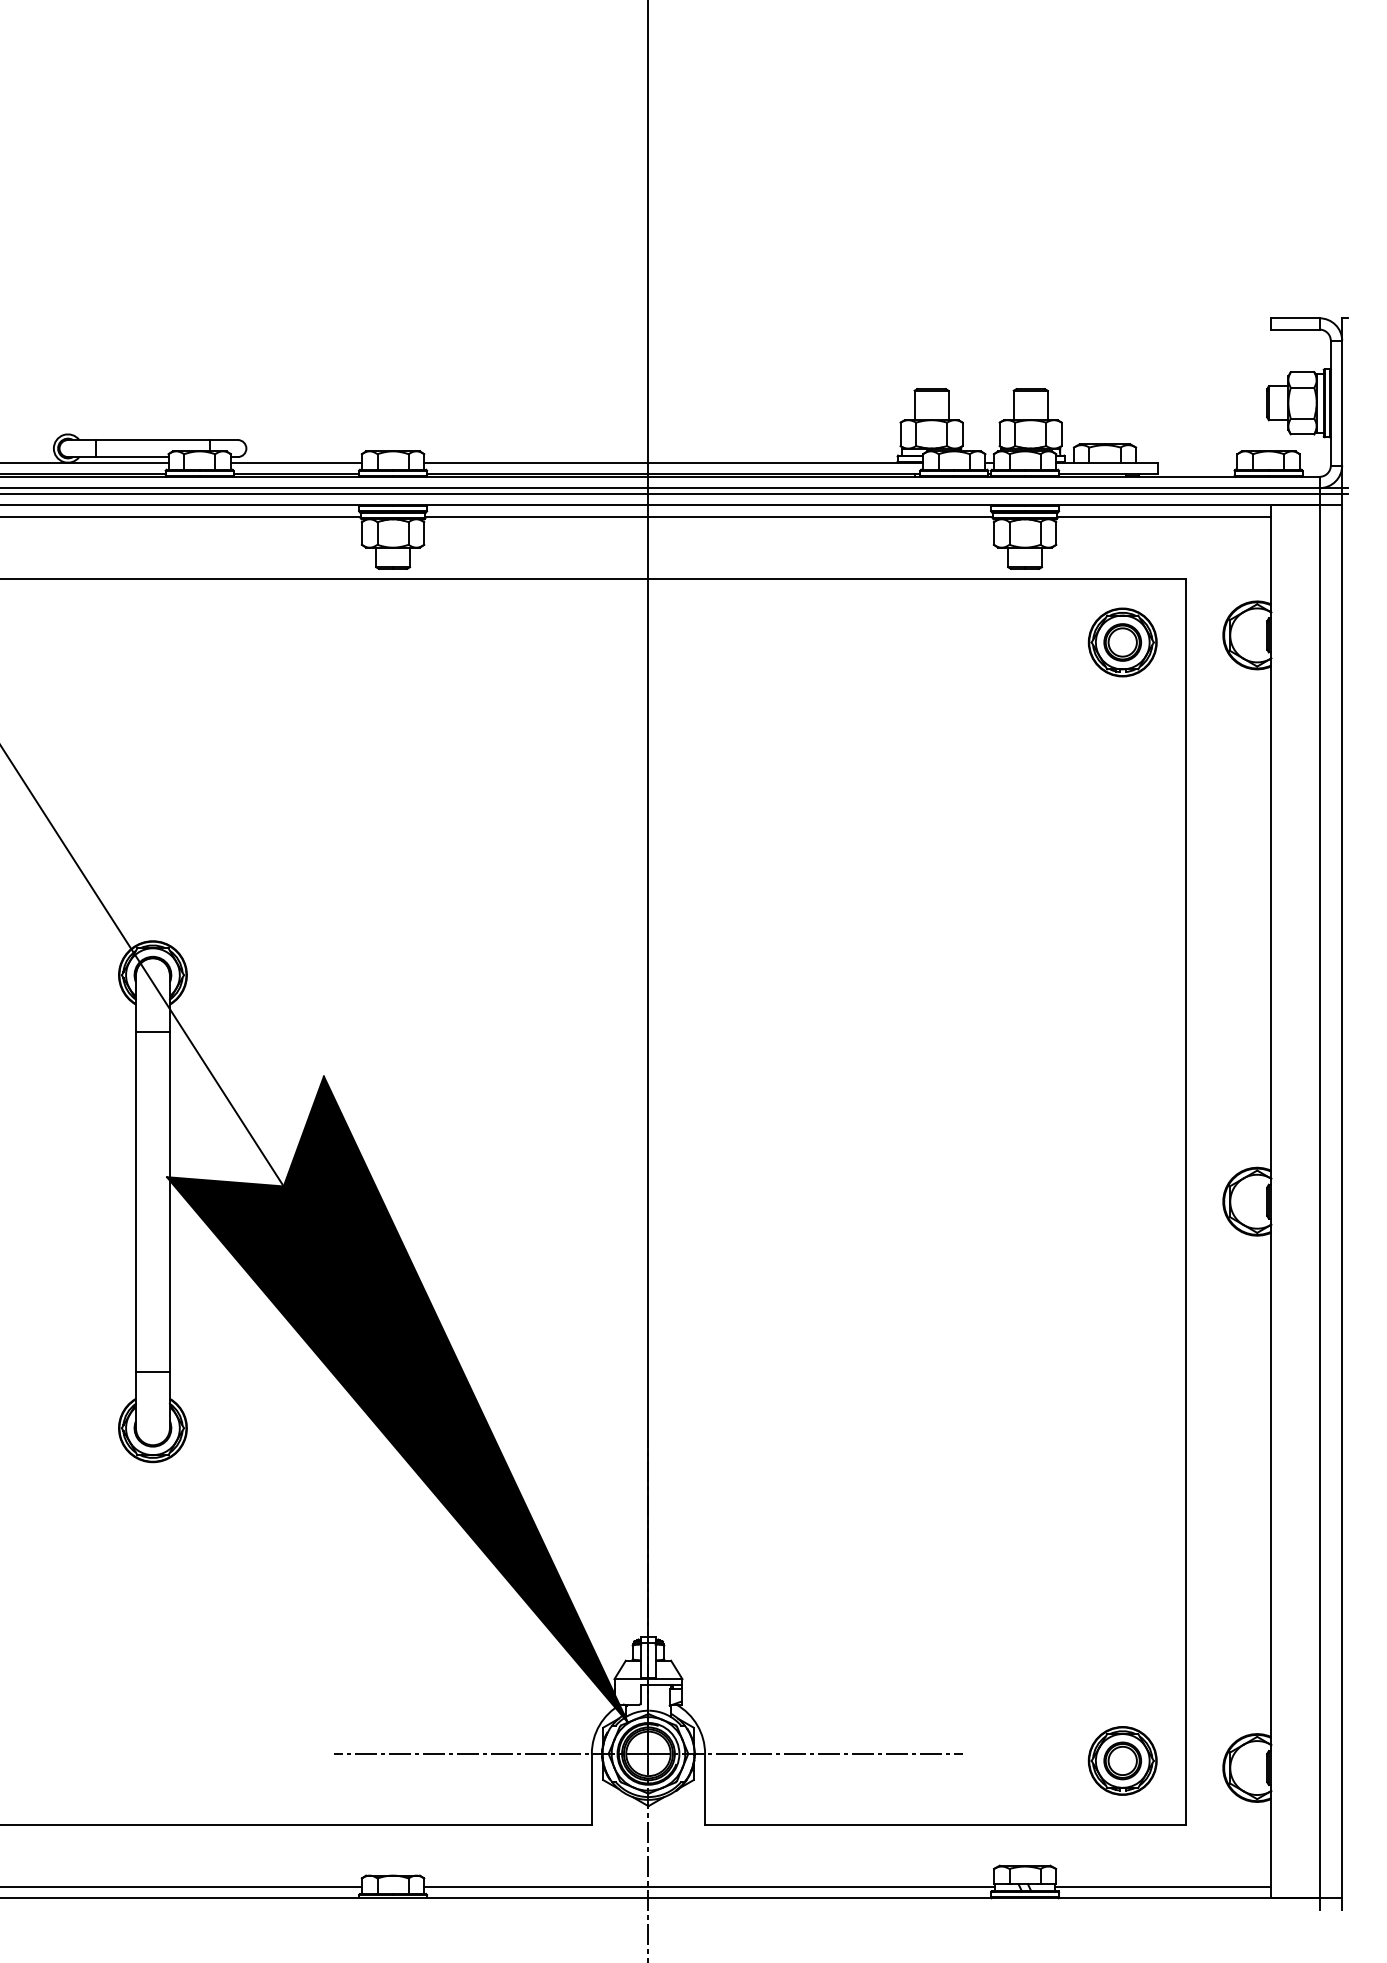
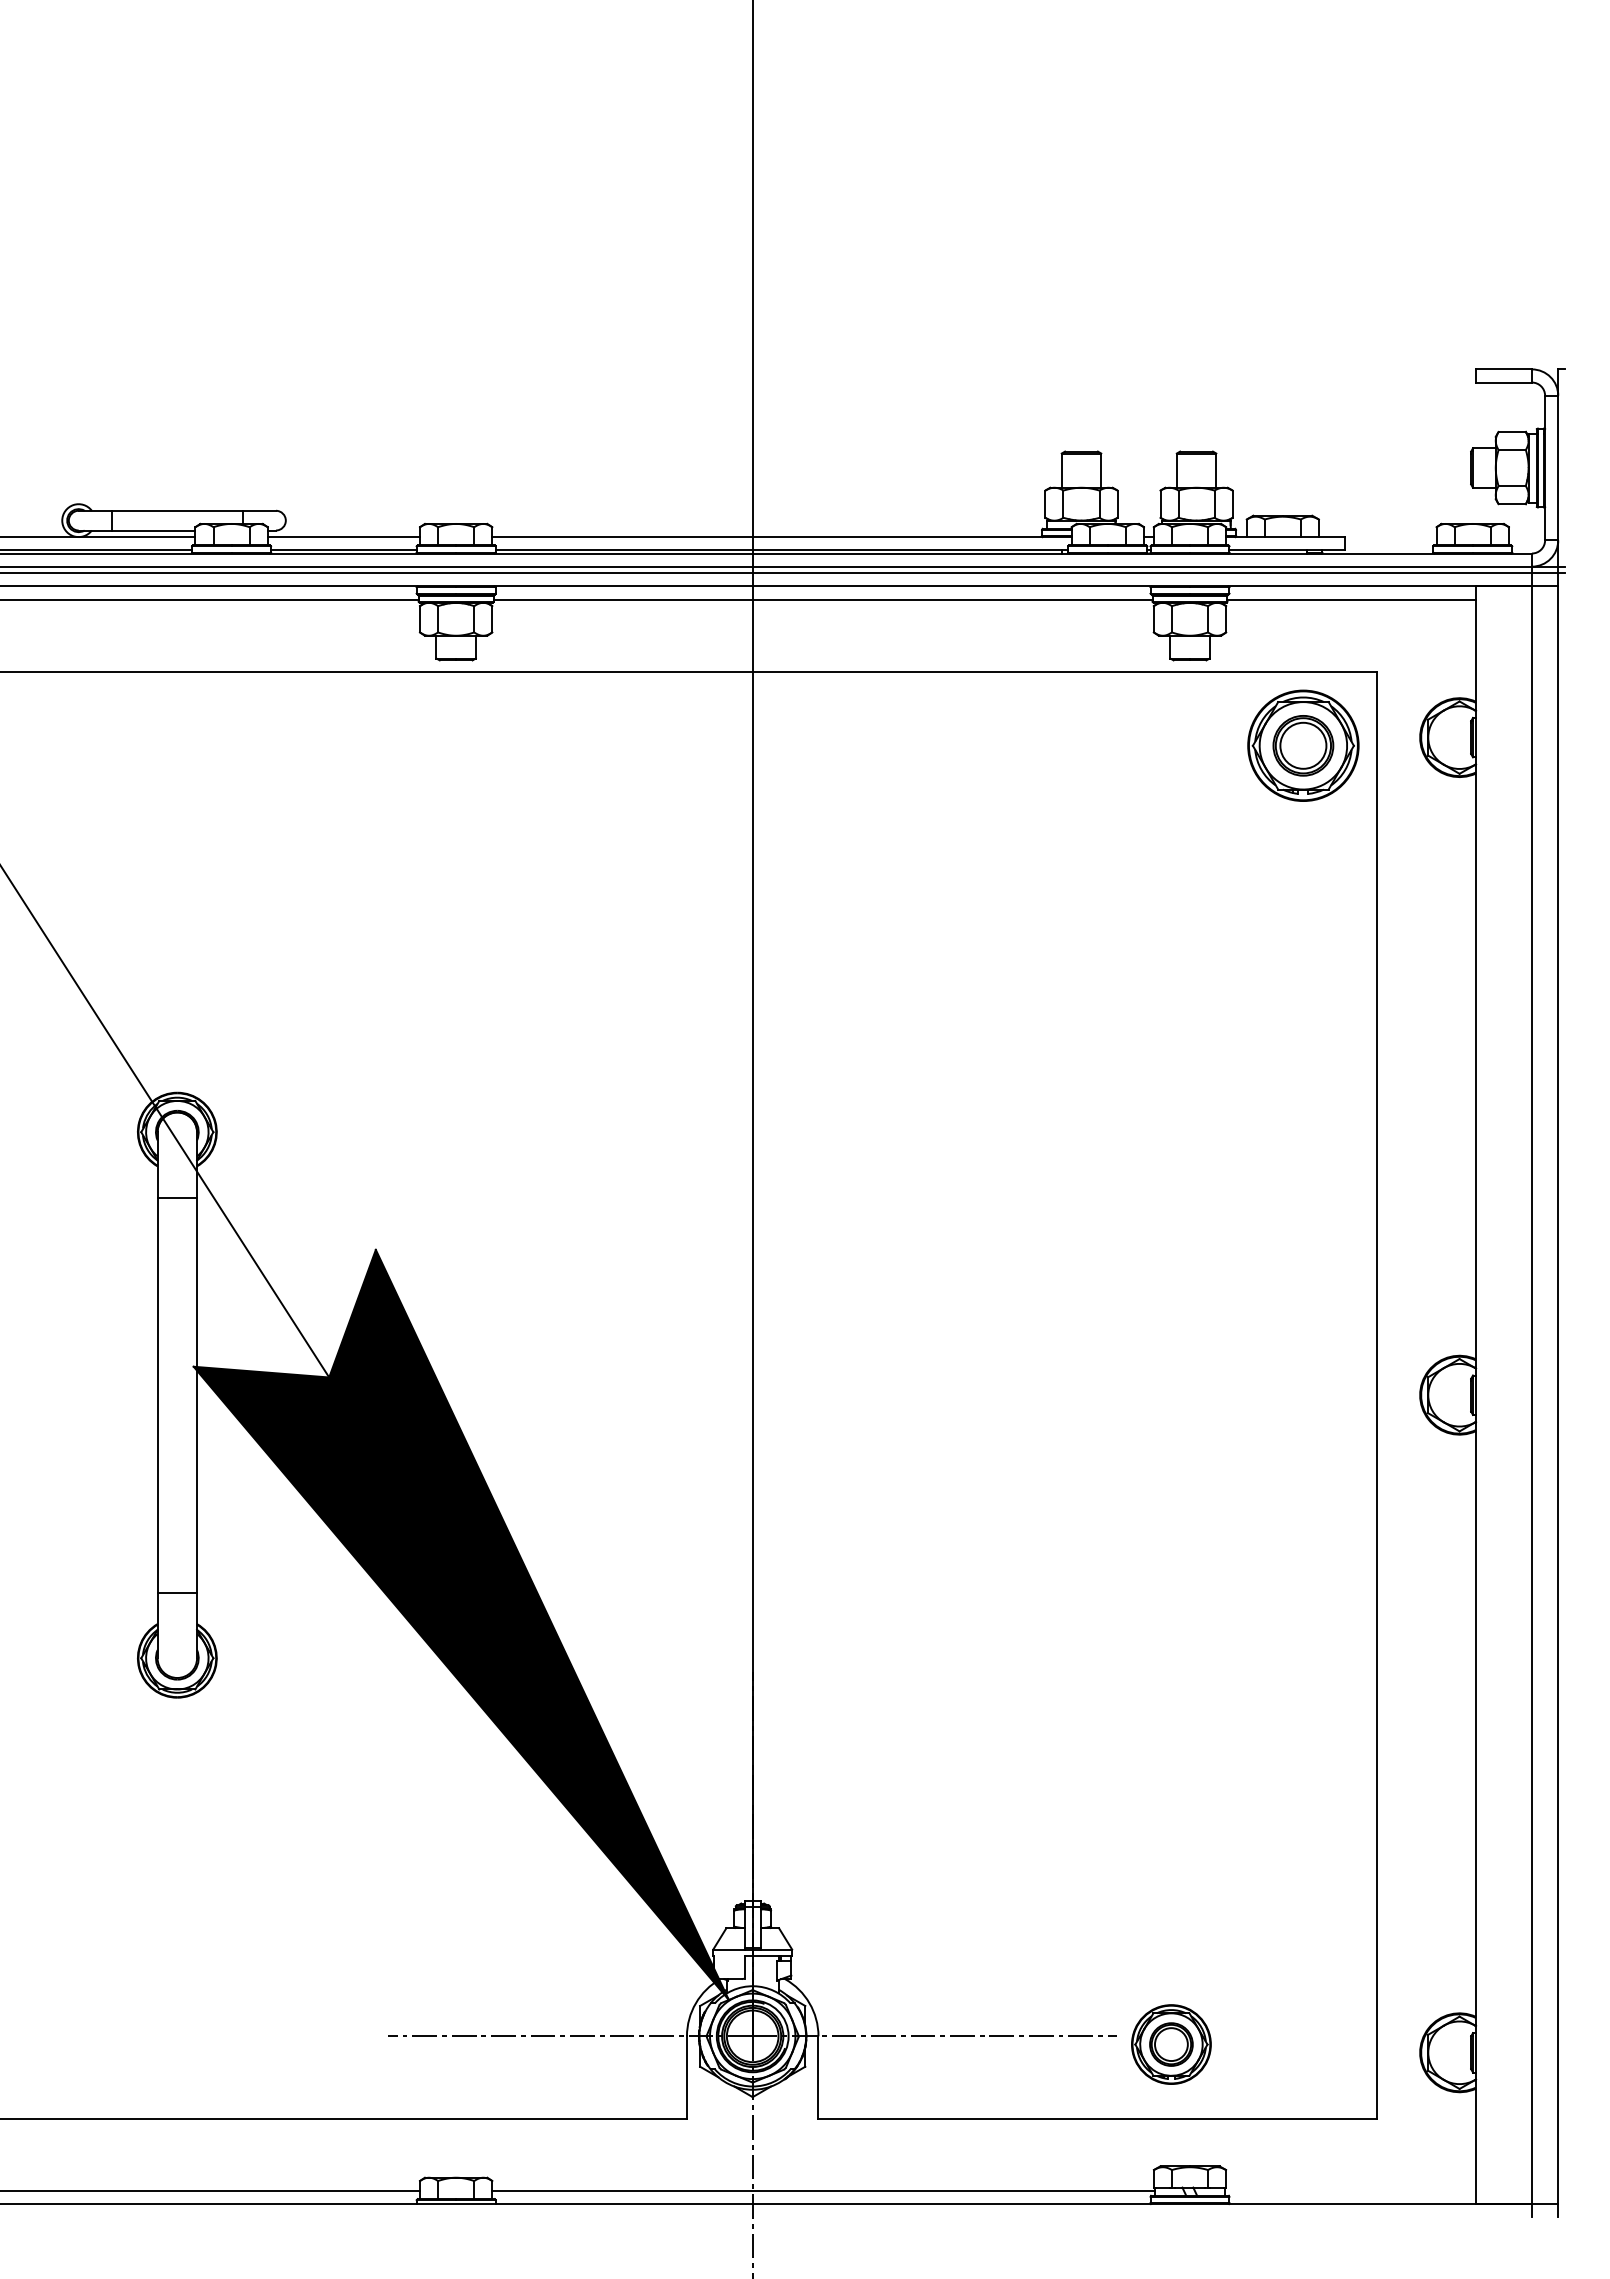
part: (1122, 642) -> (1303, 745), size x1.4
part: (1122, 1760) -> (1171, 2044), moved
line: (1163, 1886) -> (1350, 2190), removed

